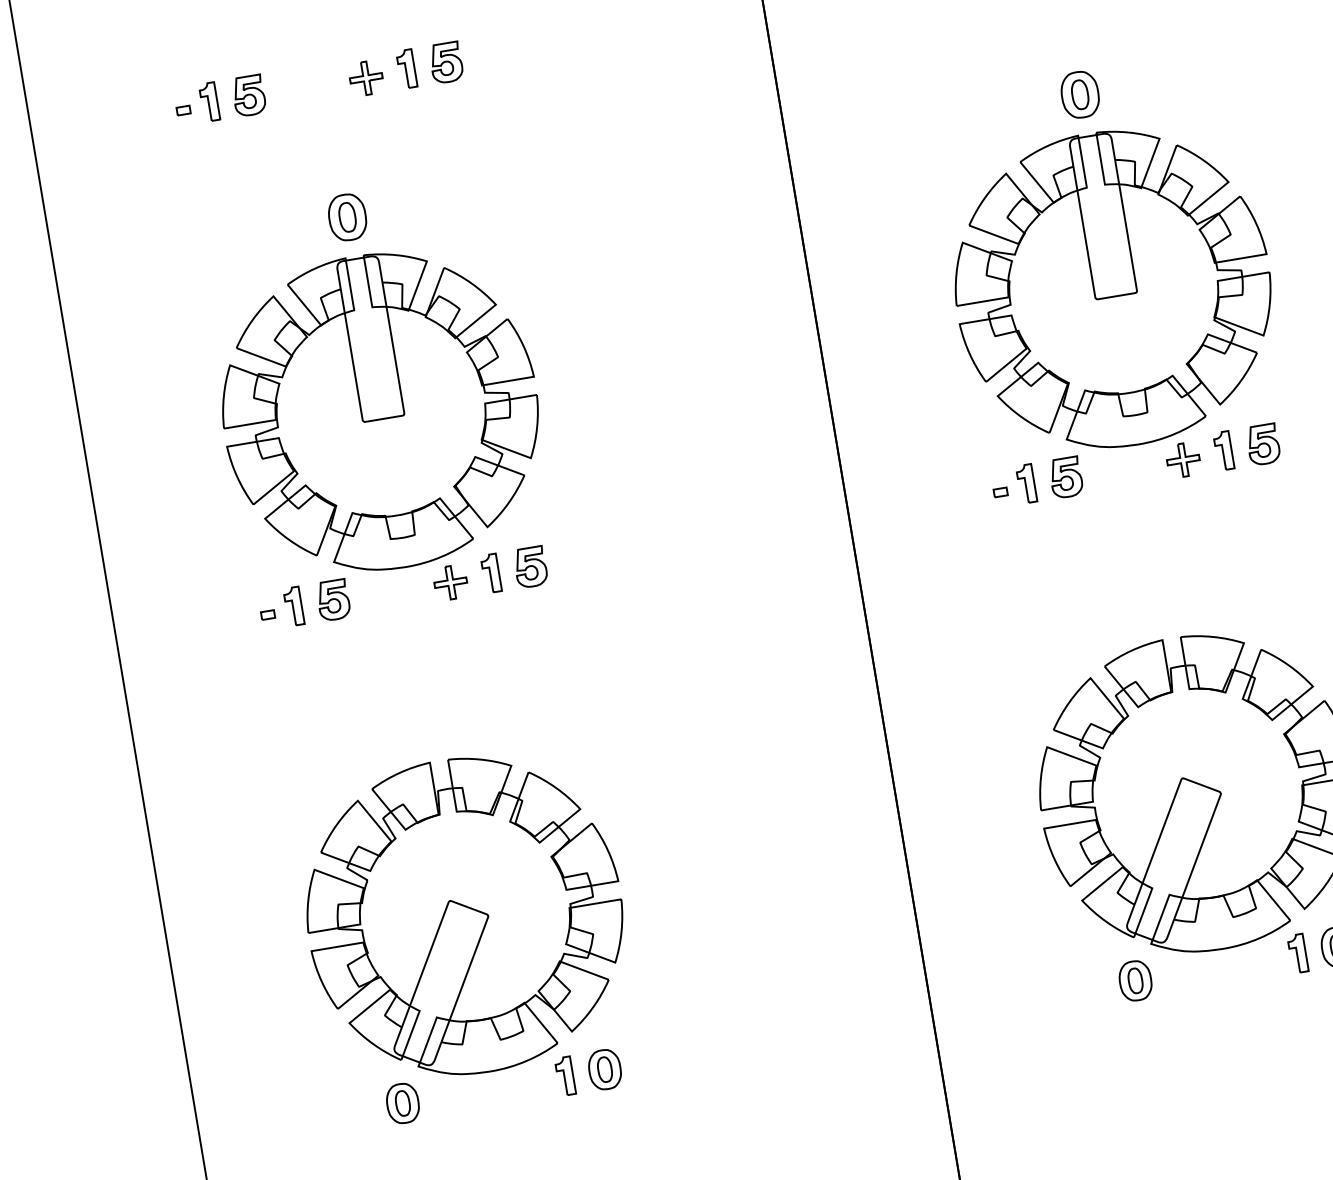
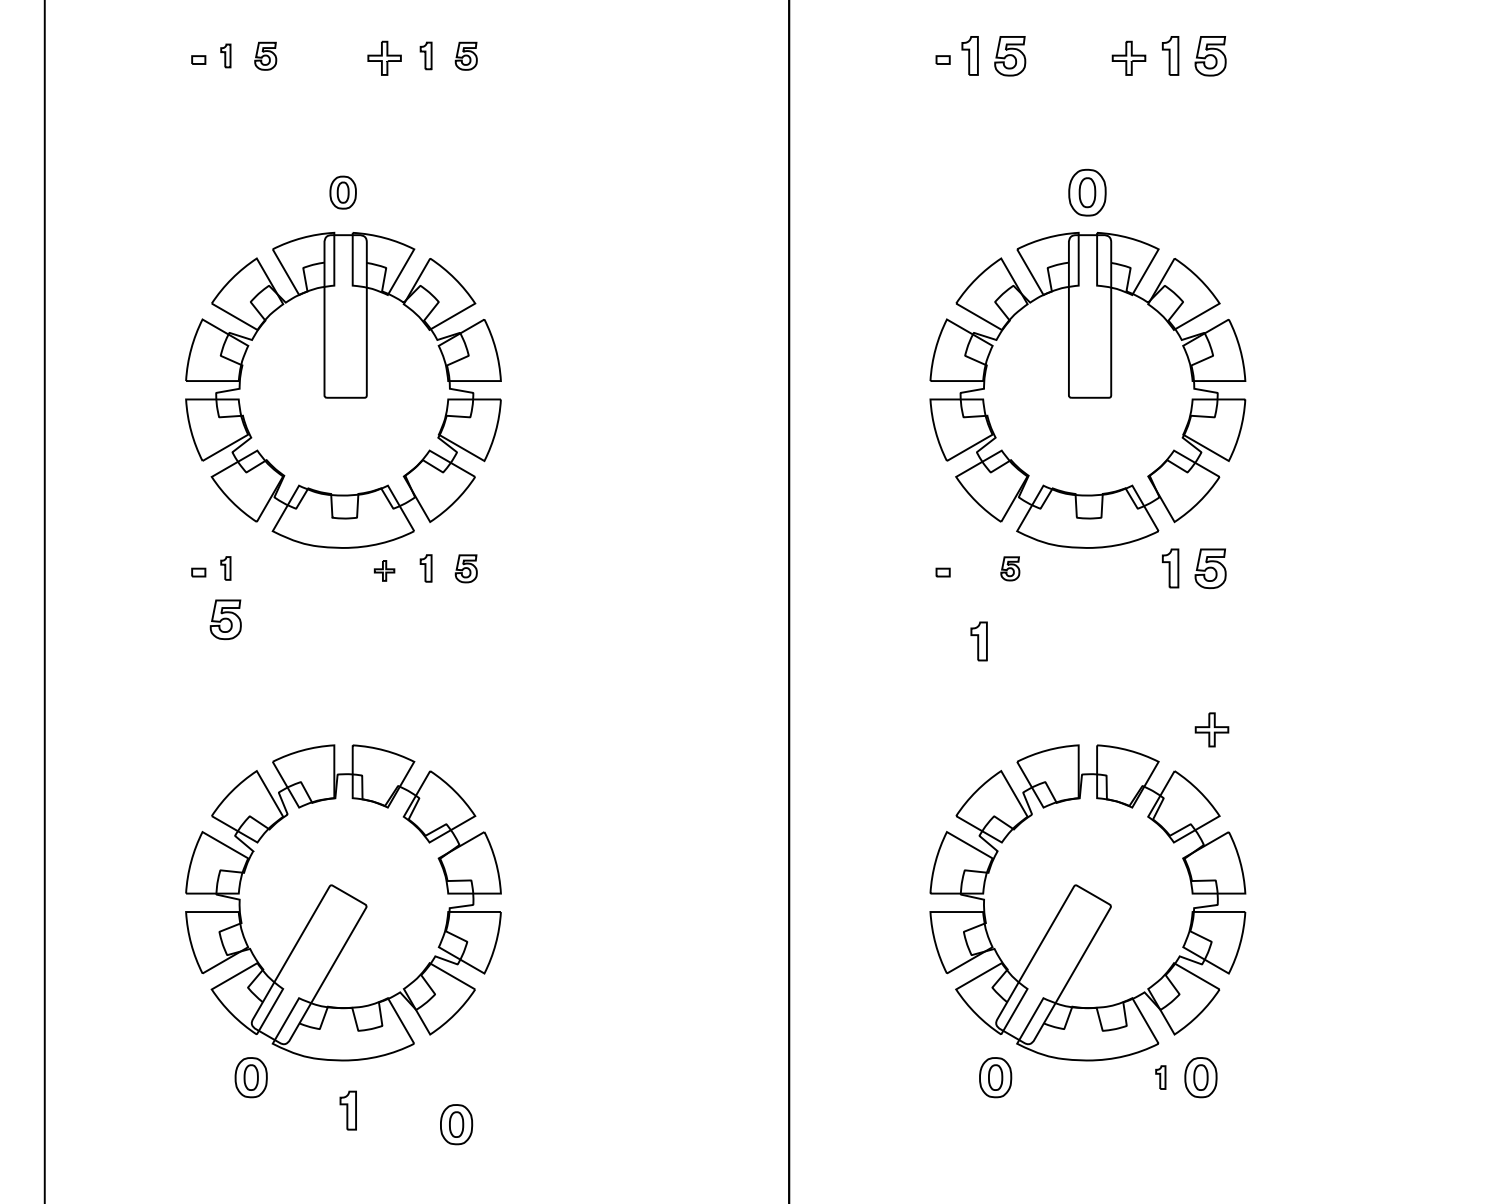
part: (446, 63) -> (466, 56), size x0.7
part: (406, 68) -> (425, 55), size x0.7
part: (248, 96) -> (265, 56), size x0.7
part: (209, 101) -> (225, 55), size x0.6
part: (347, 217) -> (343, 192), size x0.7
part: (1182, 459) -> (1211, 729), moved
part: (1066, 477) -> (1010, 568), size x0.6
part: (1025, 484) -> (978, 641), moved
part: (530, 566) -> (466, 568), size x0.7
part: (490, 573) -> (425, 568), size x0.7
part: (450, 582) -> (384, 570), size x0.6
part: (333, 600) -> (225, 619), moved
part: (293, 606) -> (225, 568), size x0.6
part: (1297, 953) -> (1160, 1077), size x0.6
part: (604, 1069) -> (456, 1124), moved
part: (564, 1076) -> (347, 1110), moved

